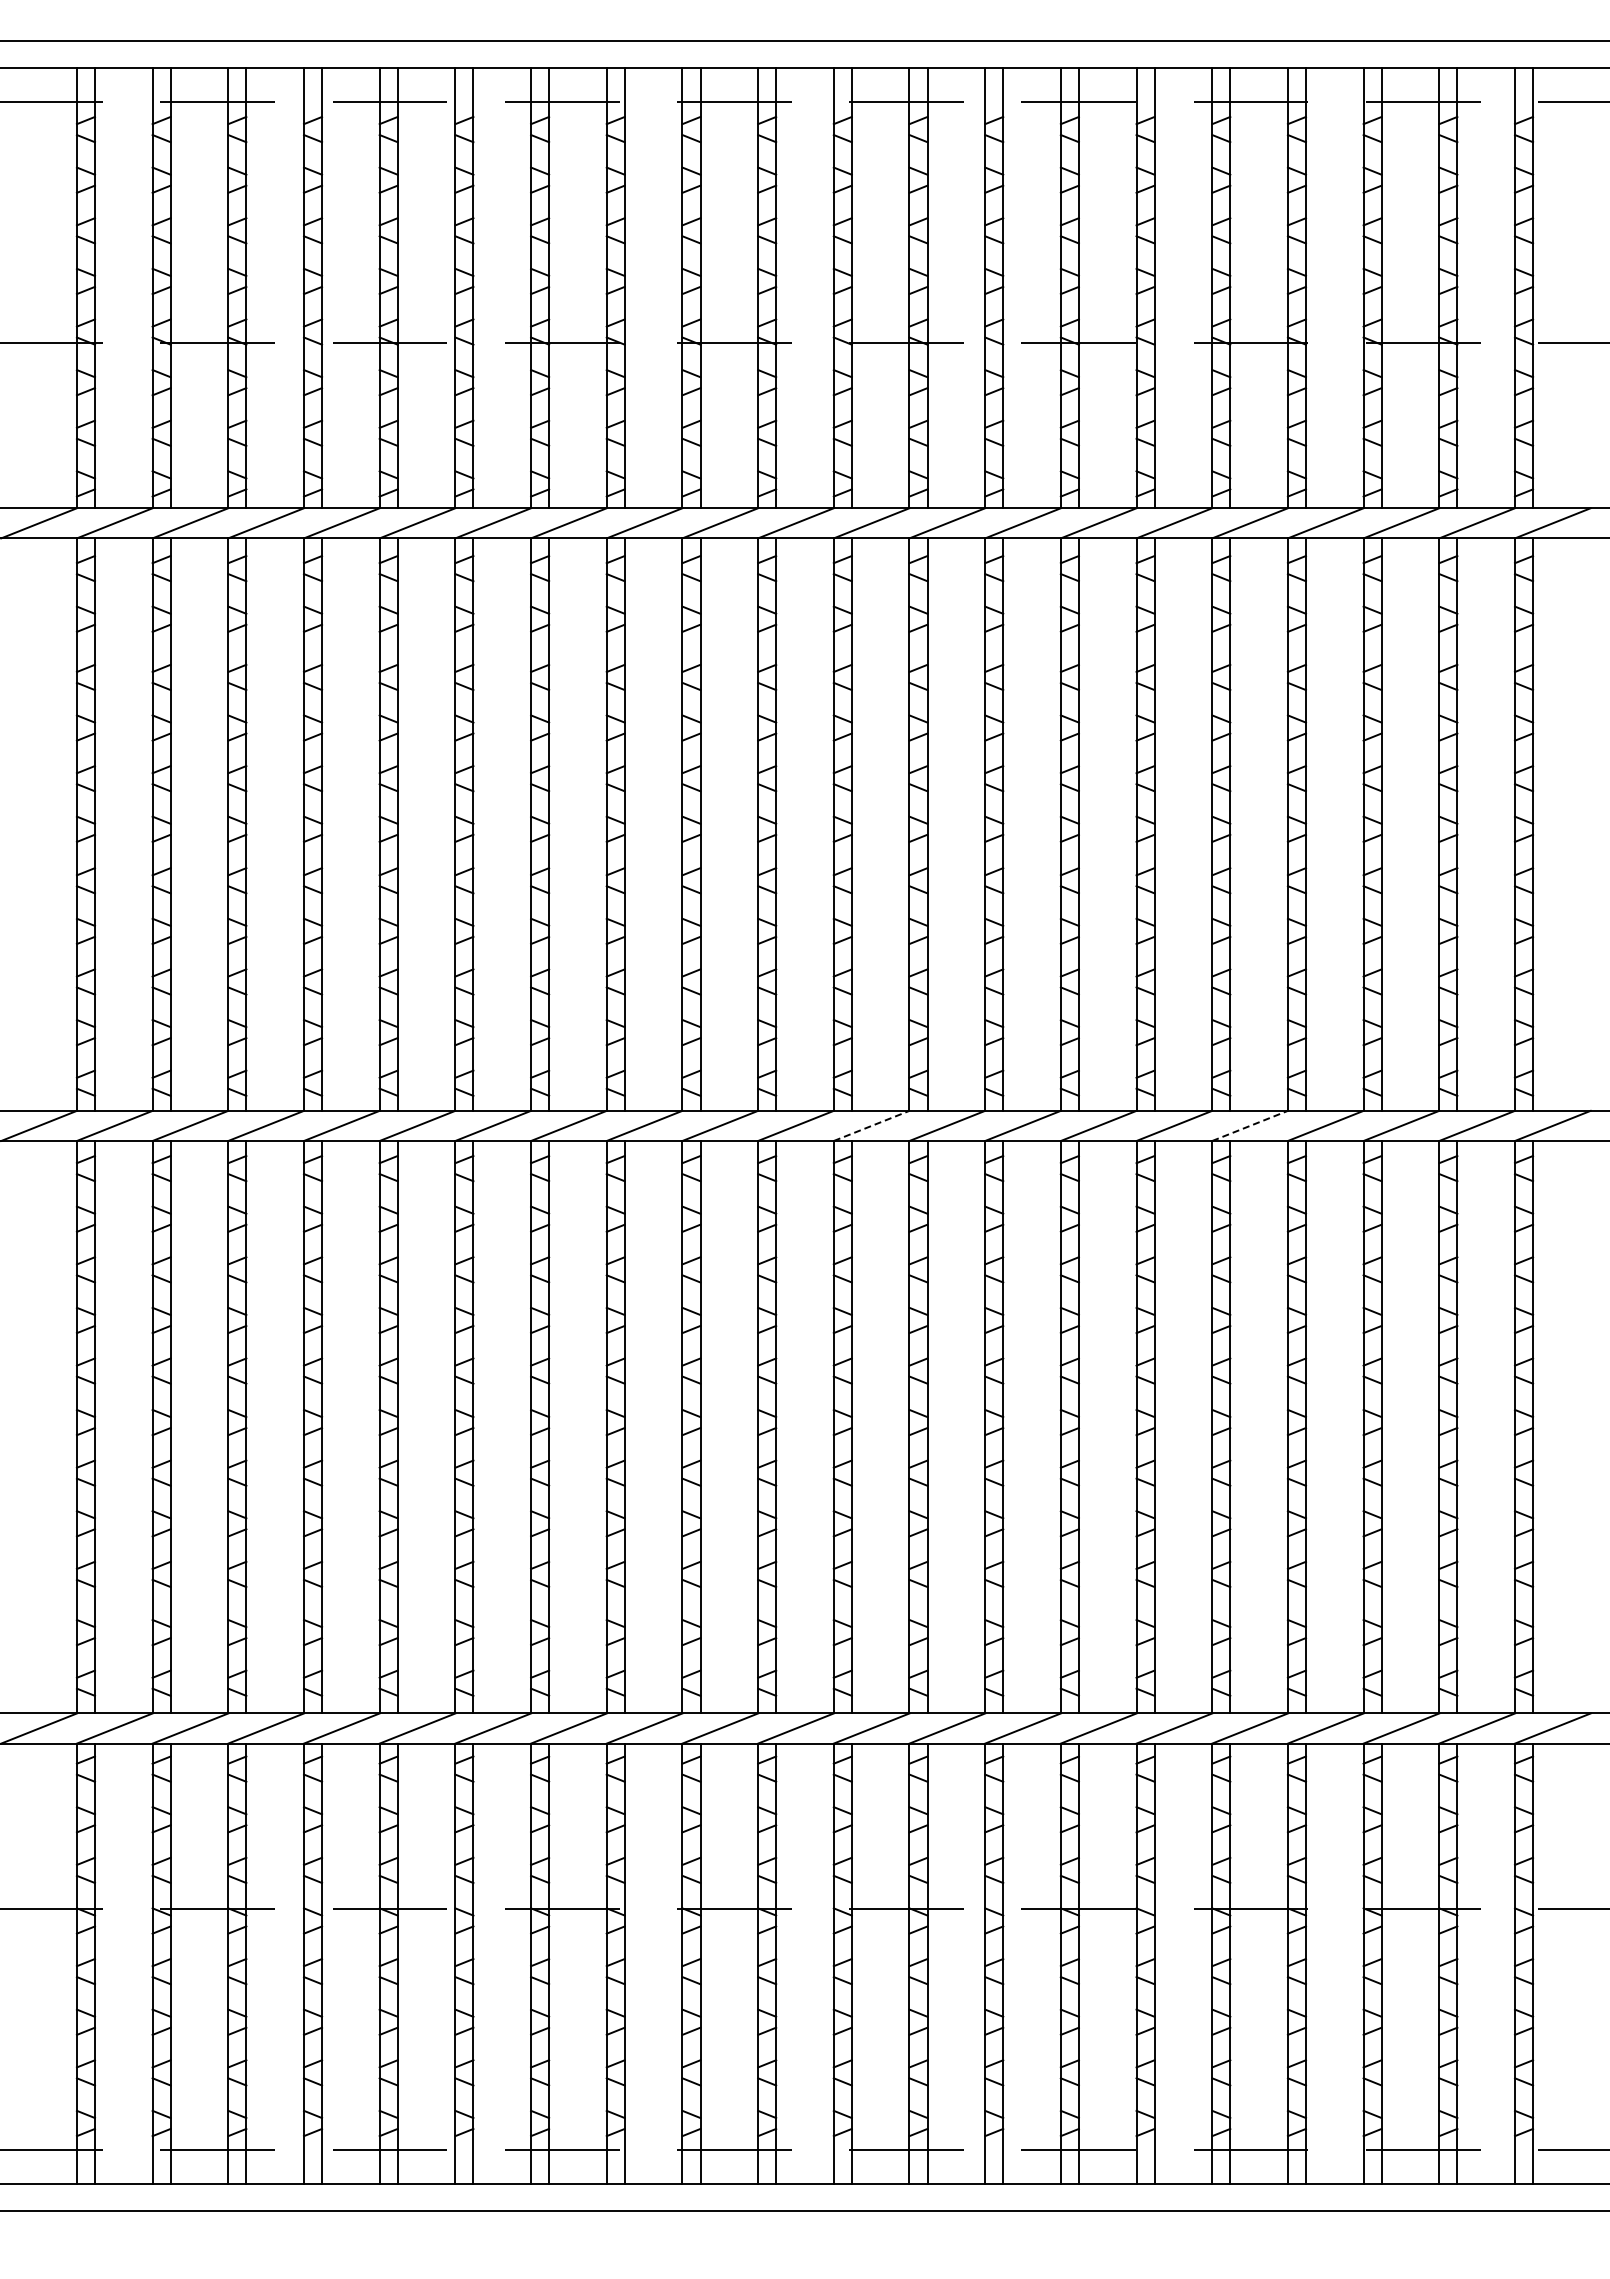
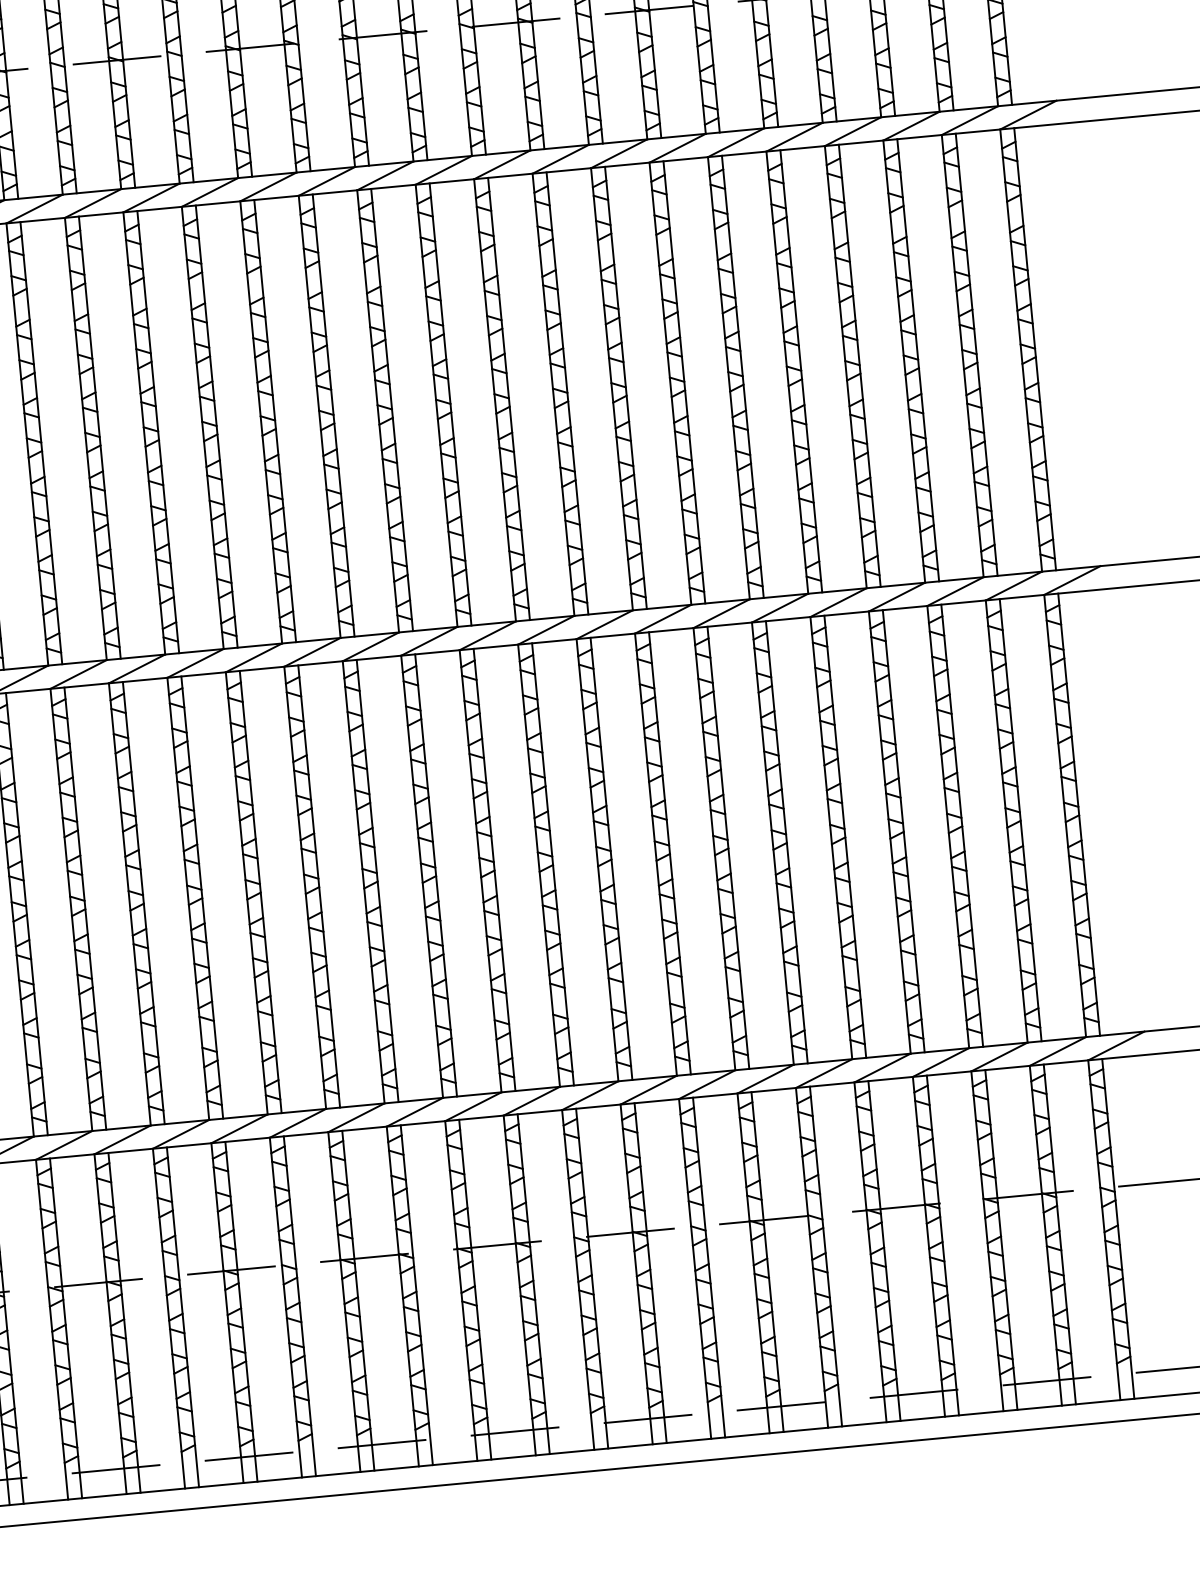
line: (871, 1125) -> (546, 629), dashed -> solid
line: (1250, 1125) -> (838, 602), dashed -> solid

